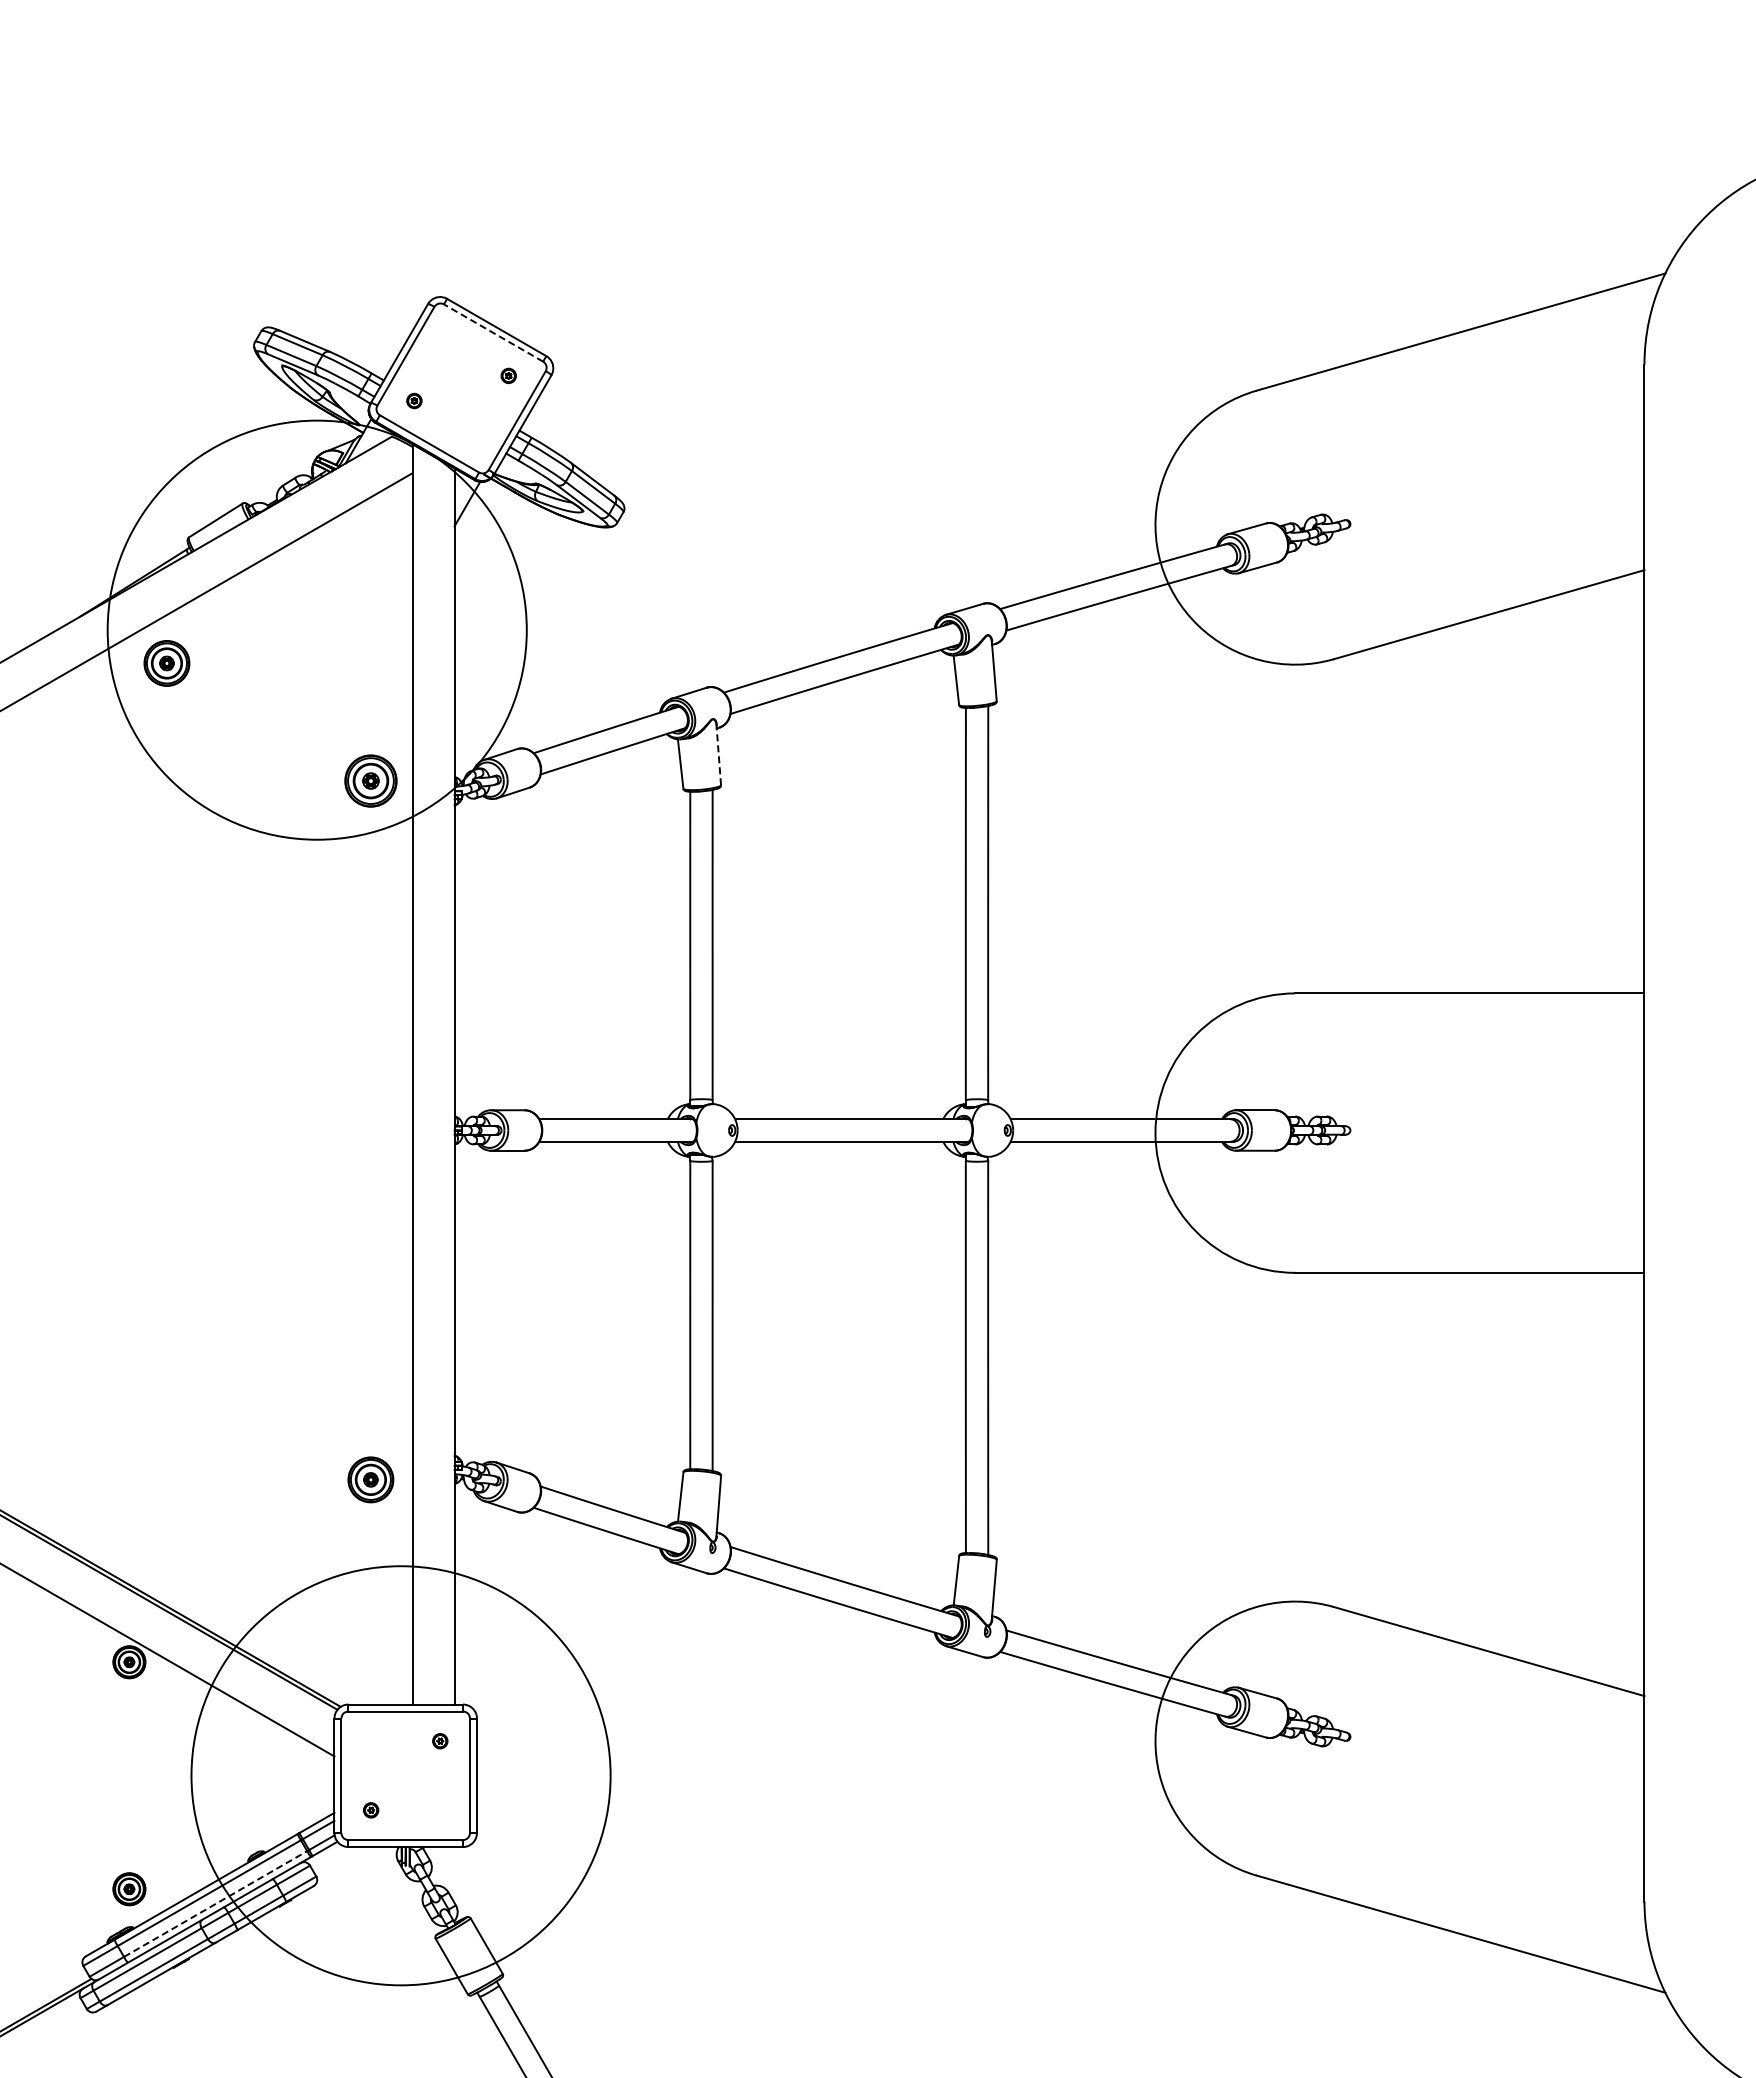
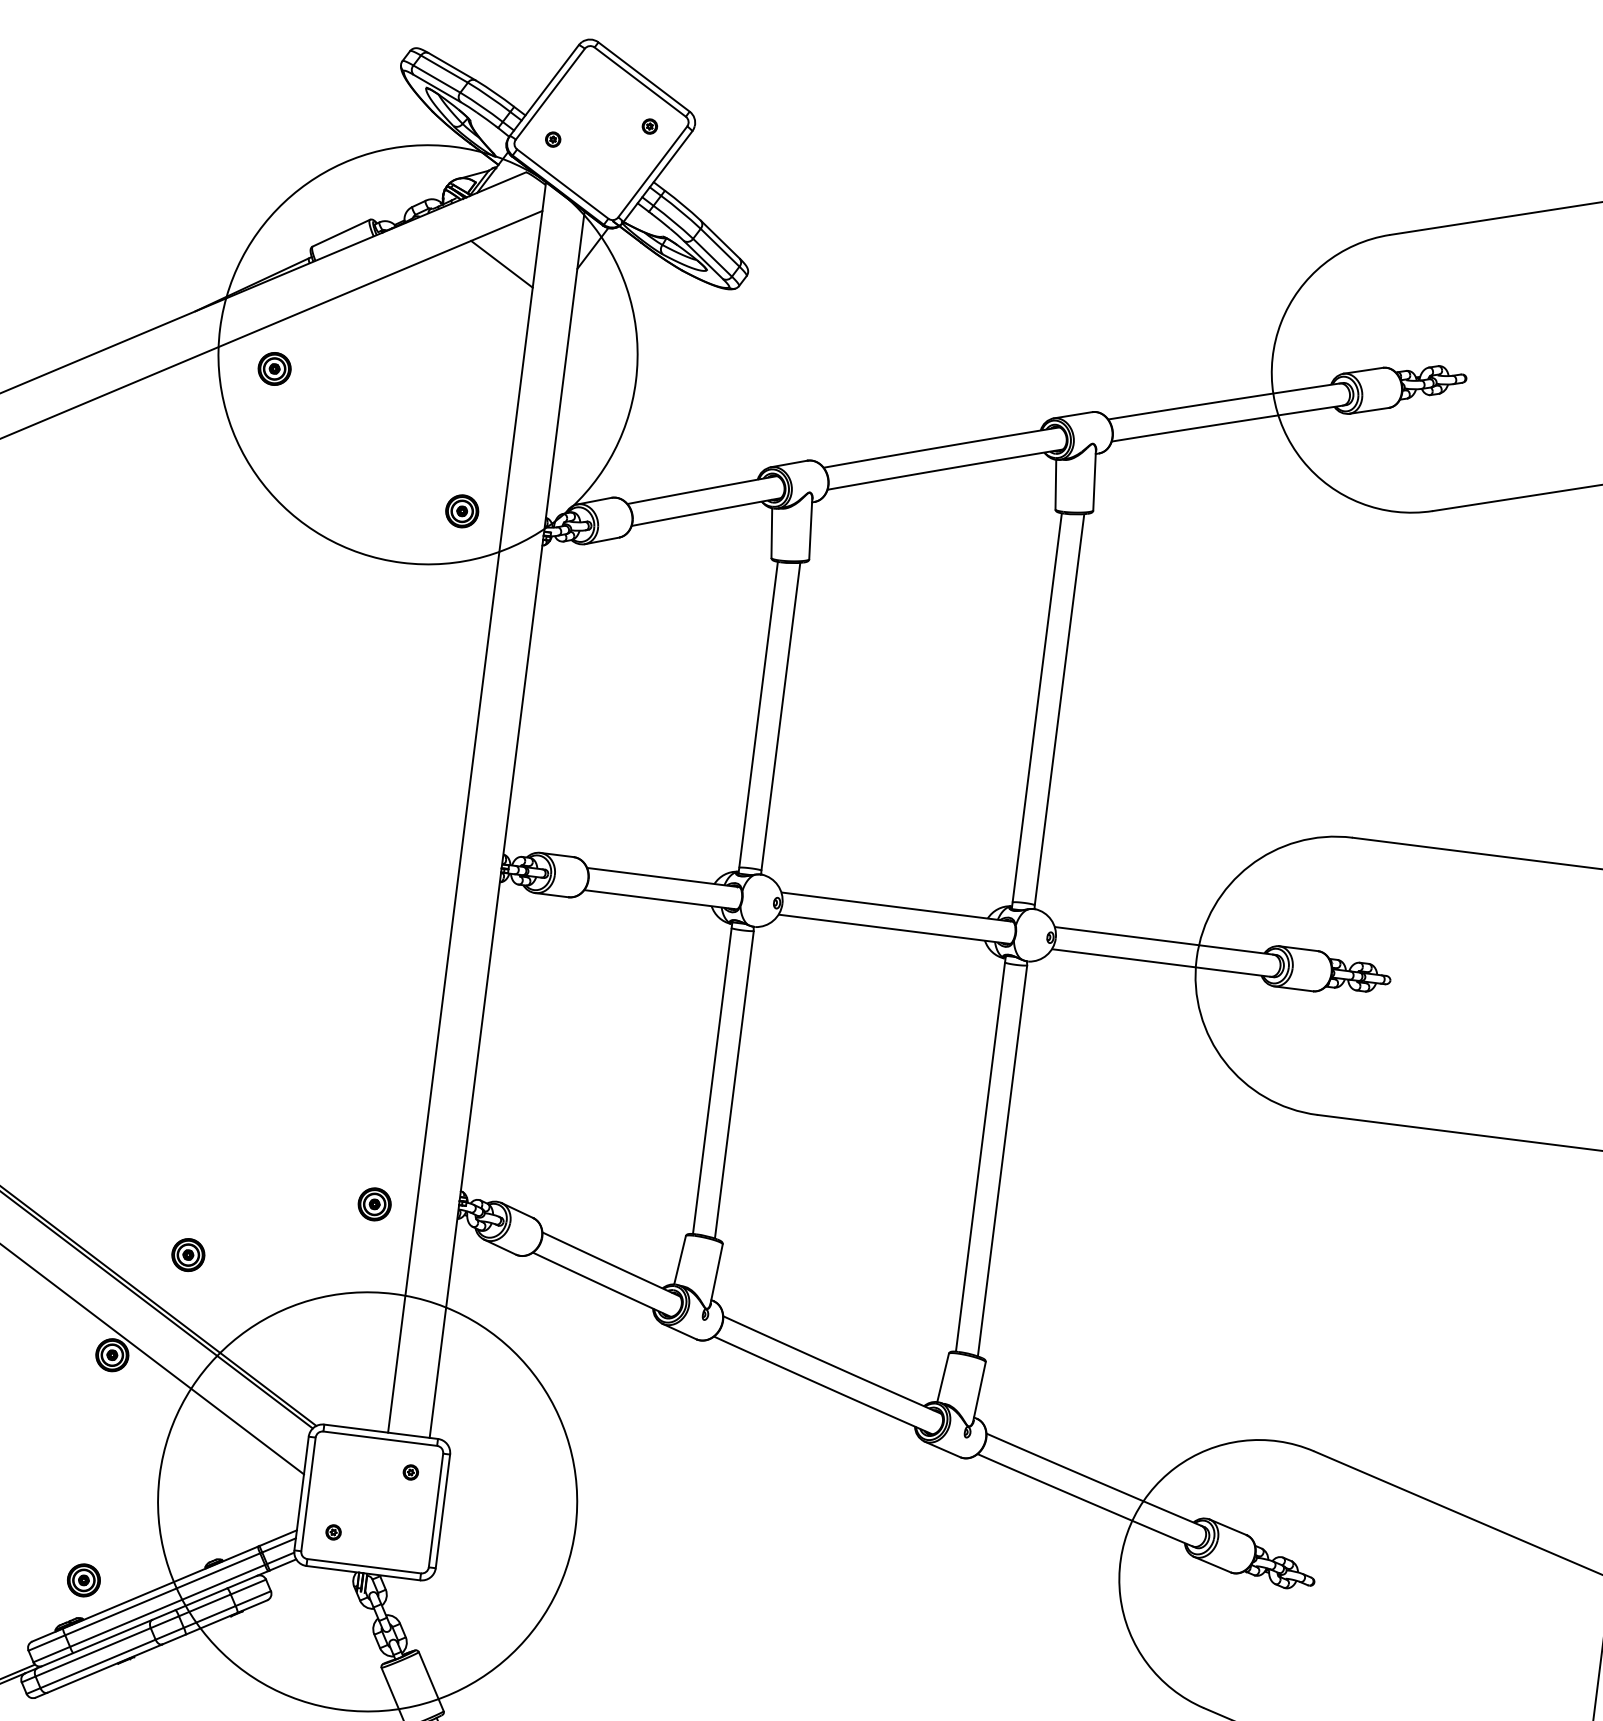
line: (493, 332) -> (640, 81), dashed -> solid
line: (378, 530) -> (501, 263), added
part: (166, 663) -> (274, 368), size x0.71
line: (718, 754) -> (810, 528), dashed -> solid
part: (370, 781) -> (461, 511), size x0.62
part: (370, 1479) -> (374, 1204), size x0.71
part: (192, 1553) -> (188, 1255), added
line: (215, 1904) -> (167, 1606), dashed -> solid

